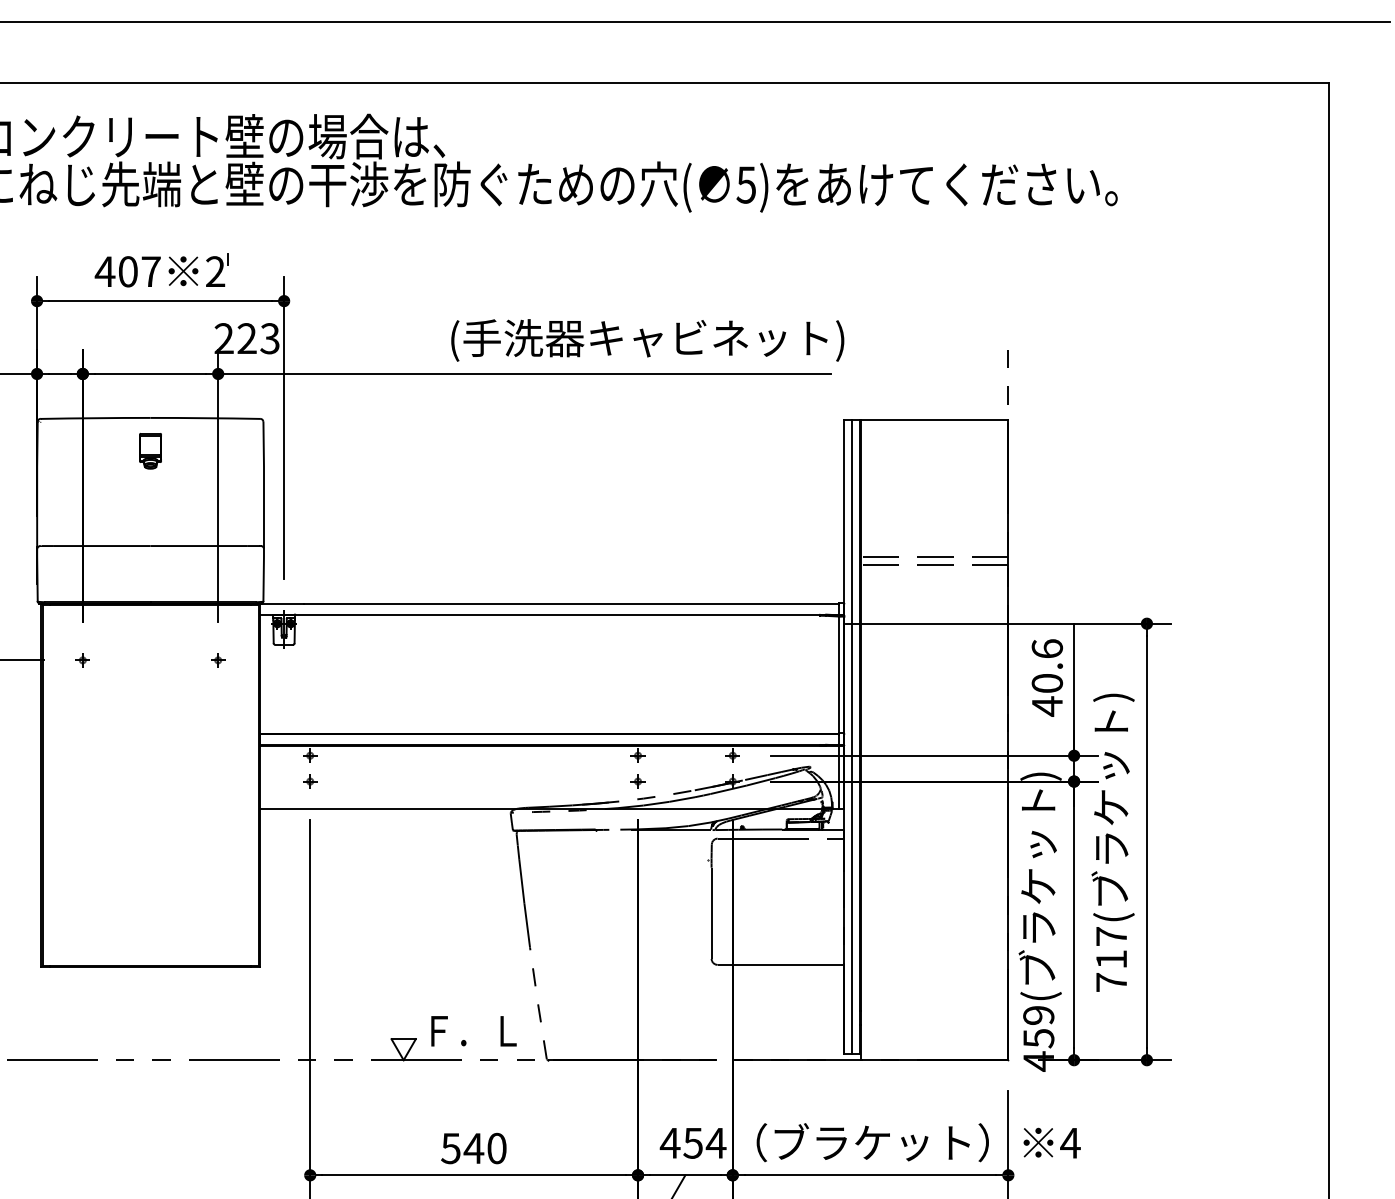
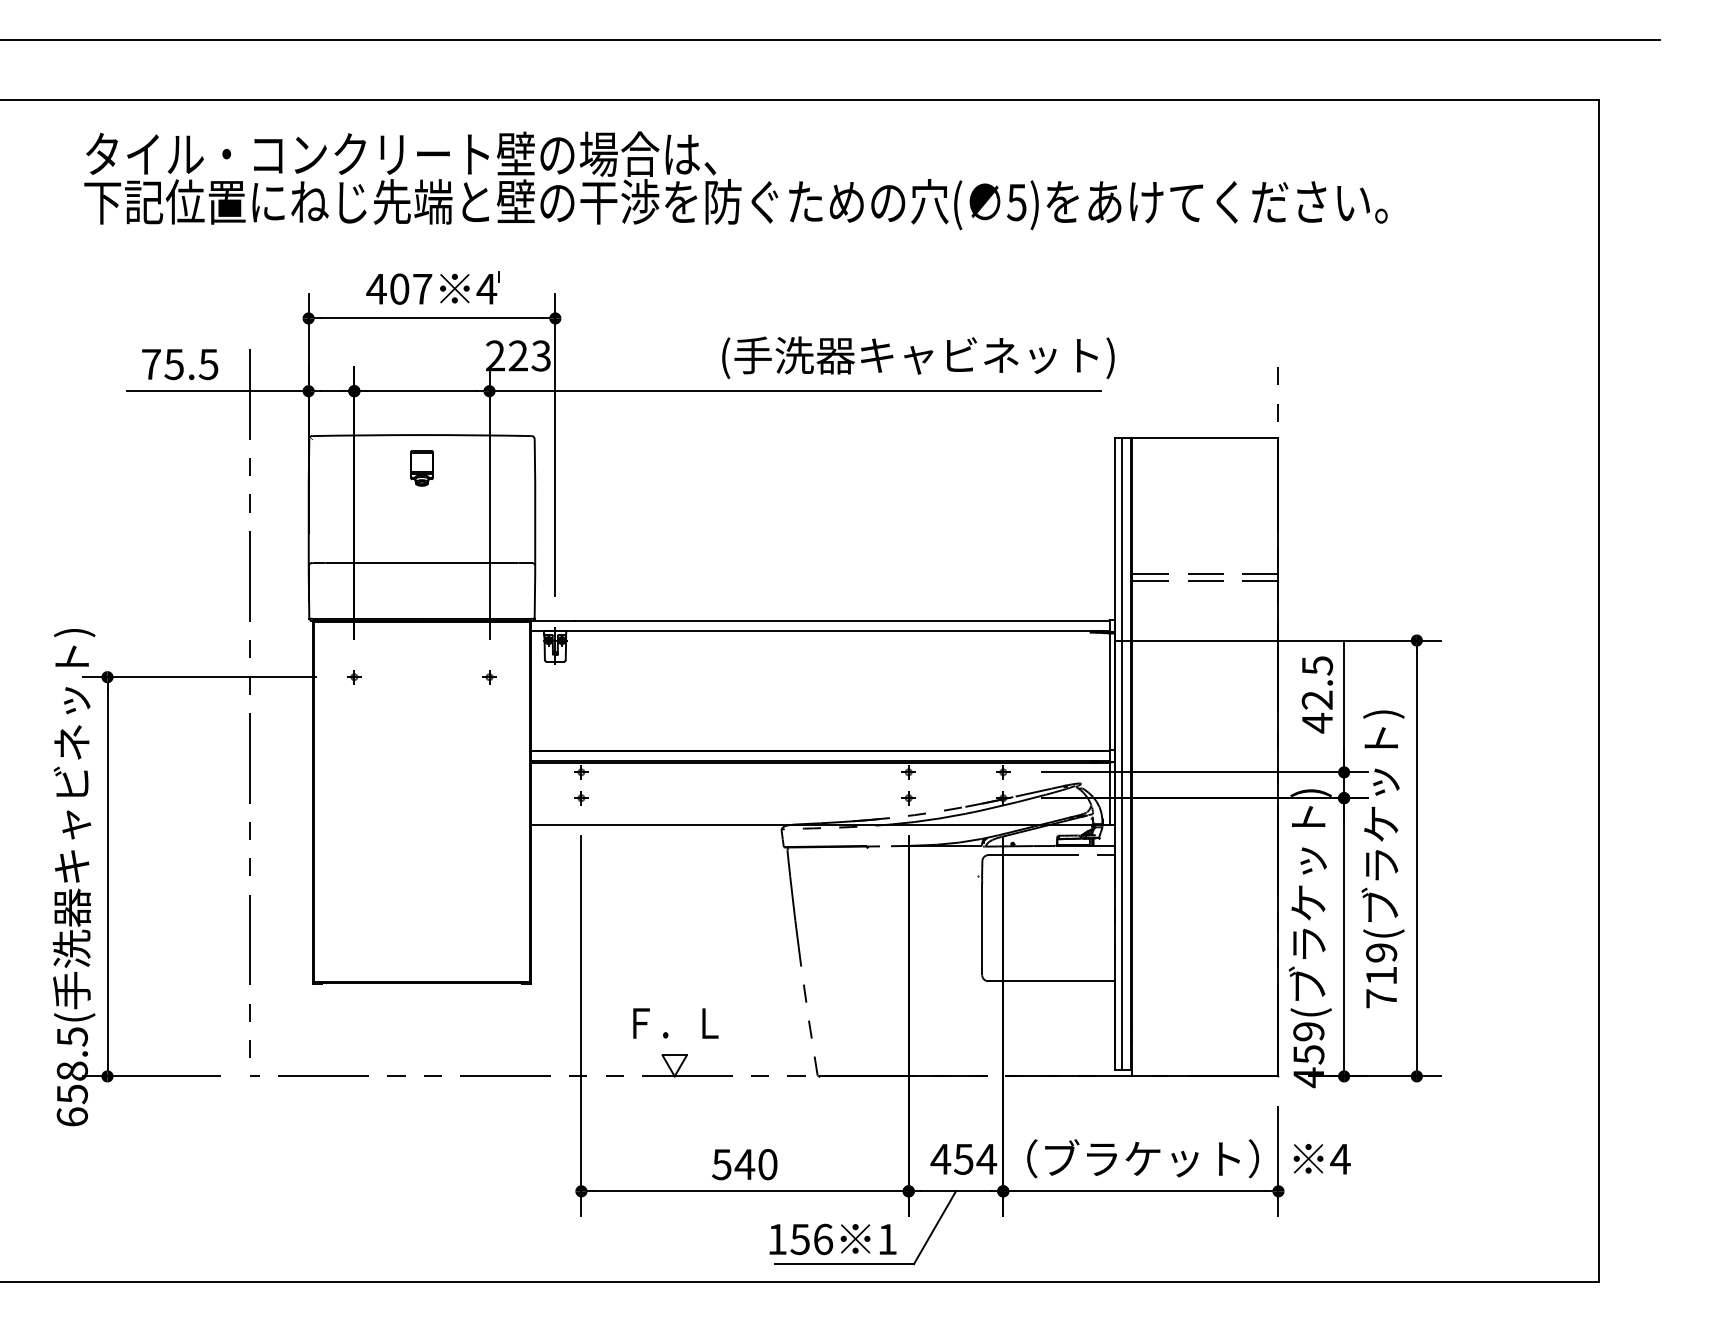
text: (215, 271) -> (486, 288), 2 -> 4
text: (1047, 665) -> (1317, 682), 40.6 -> 42.5
text: (1111, 936) -> (1381, 952), 717( -> 719(
text: (473, 1031) -> (675, 1023), moved

